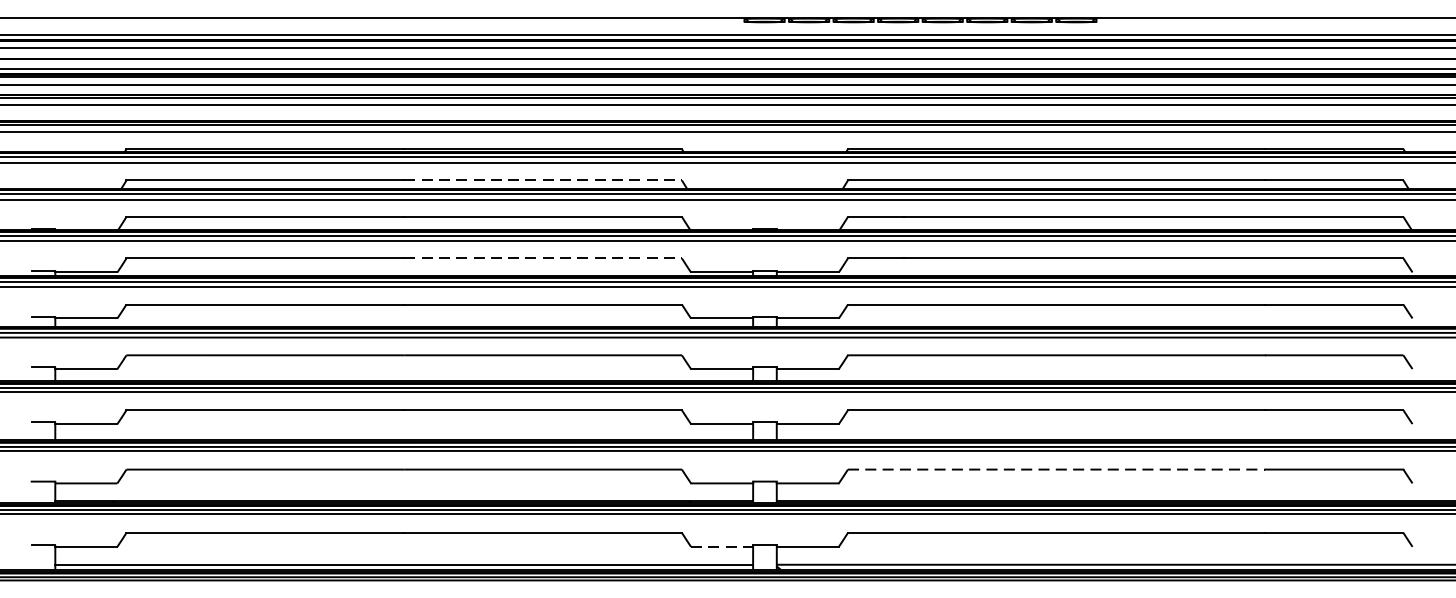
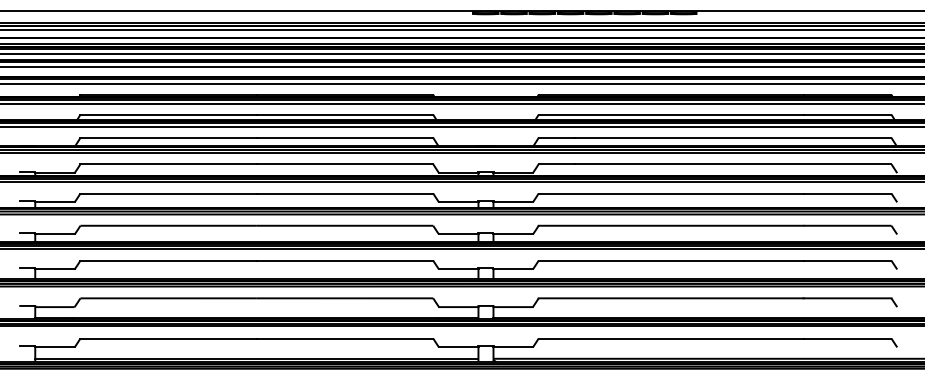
line: (543, 180) -> (345, 114), dashed -> solid
line: (543, 258) -> (345, 164), dashed -> solid
line: (1057, 469) -> (671, 298), dashed -> solid
line: (721, 546) -> (458, 347), dashed -> solid

